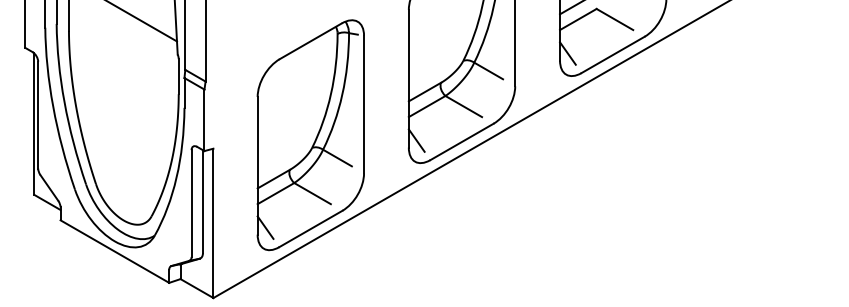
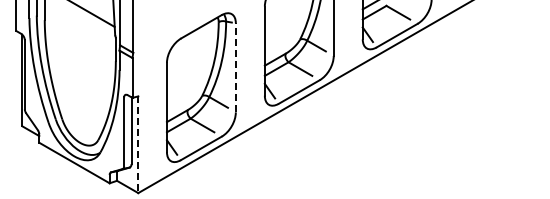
line: (363, 104) -> (235, 67), solid -> dashed
line: (213, 224) -> (138, 145), solid -> dashed

